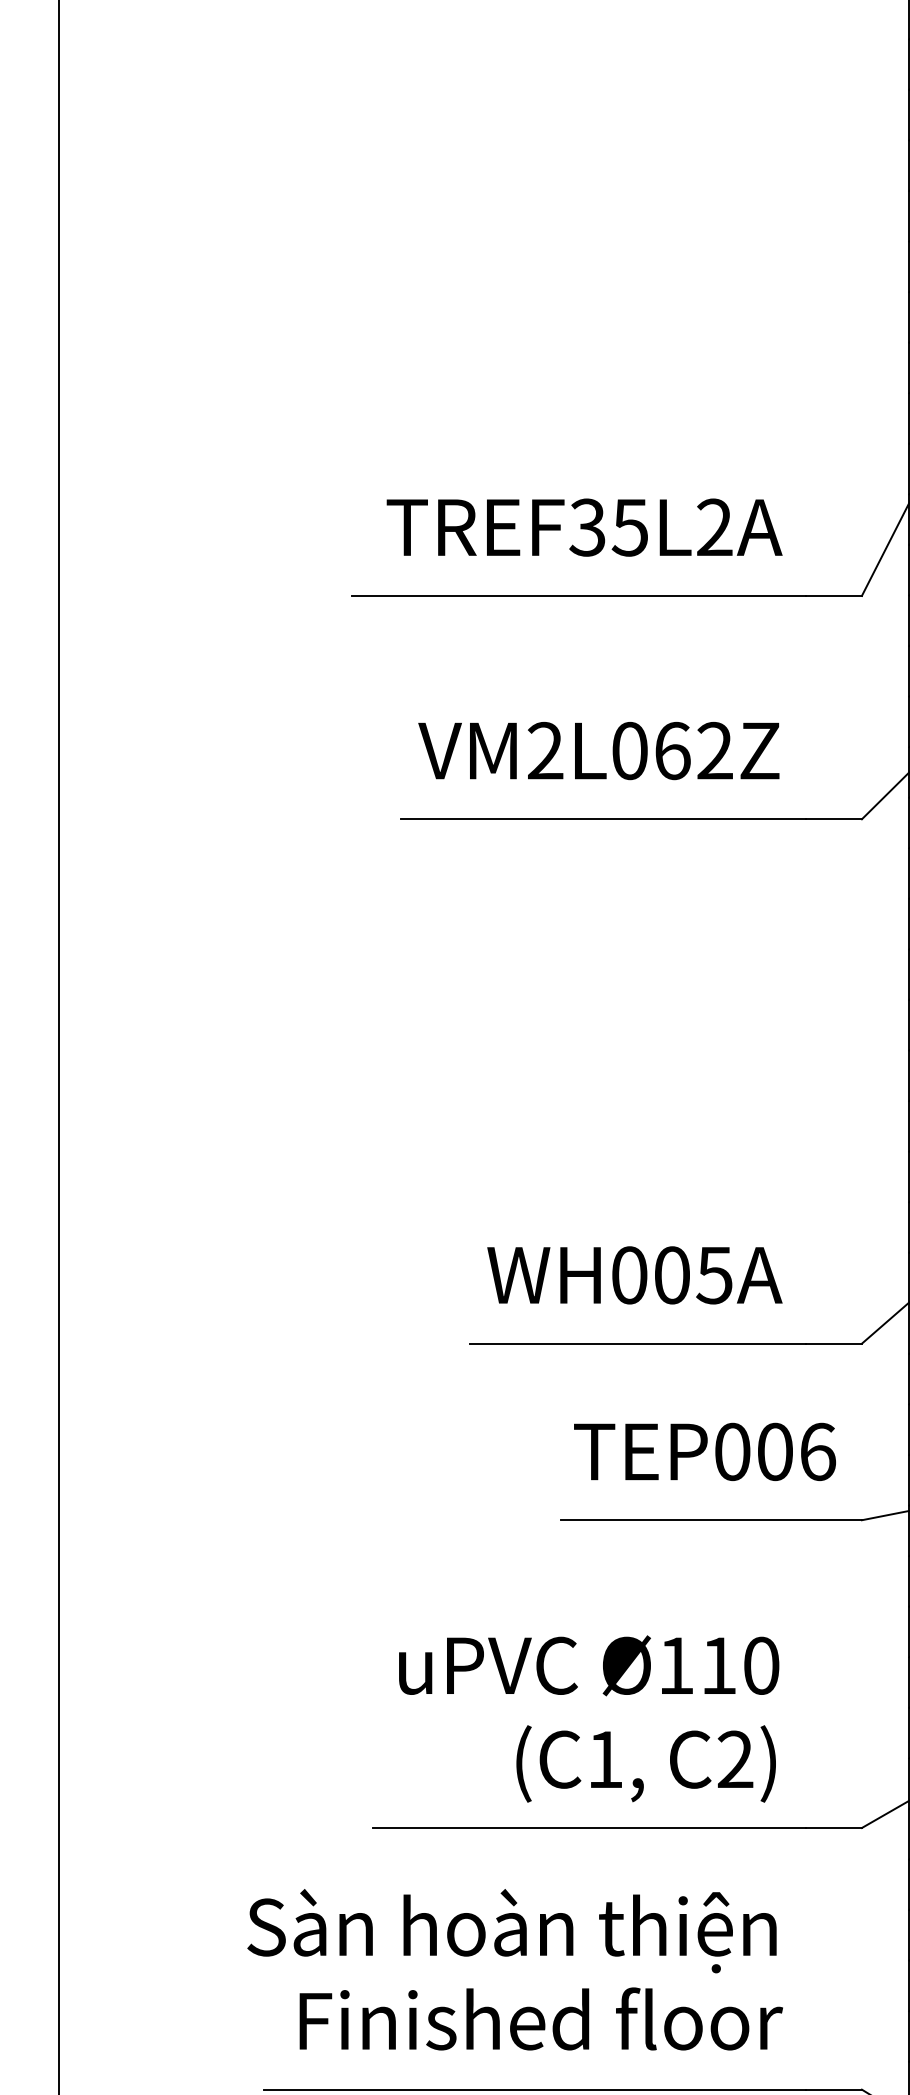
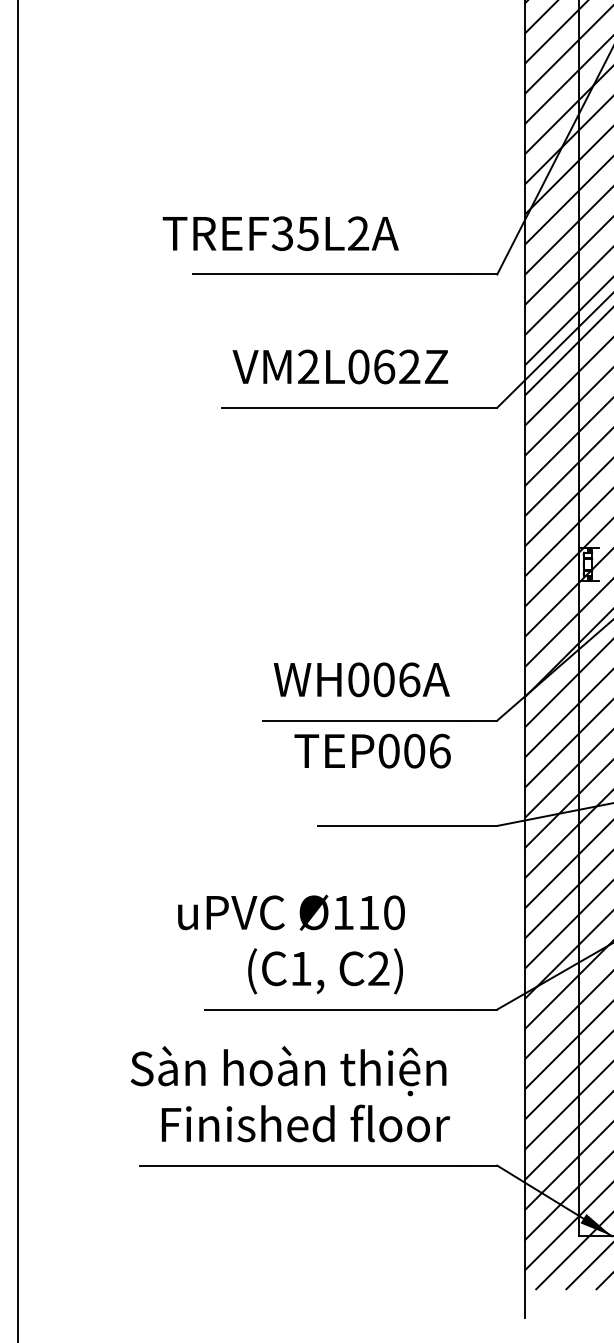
text: (584, 527) -> (280, 233), moved
text: (714, 1274) -> (409, 679), WH005A -> WH006A
text: (704, 1450) -> (372, 750), moved
text: (589, 1718) -> (291, 944), moved

